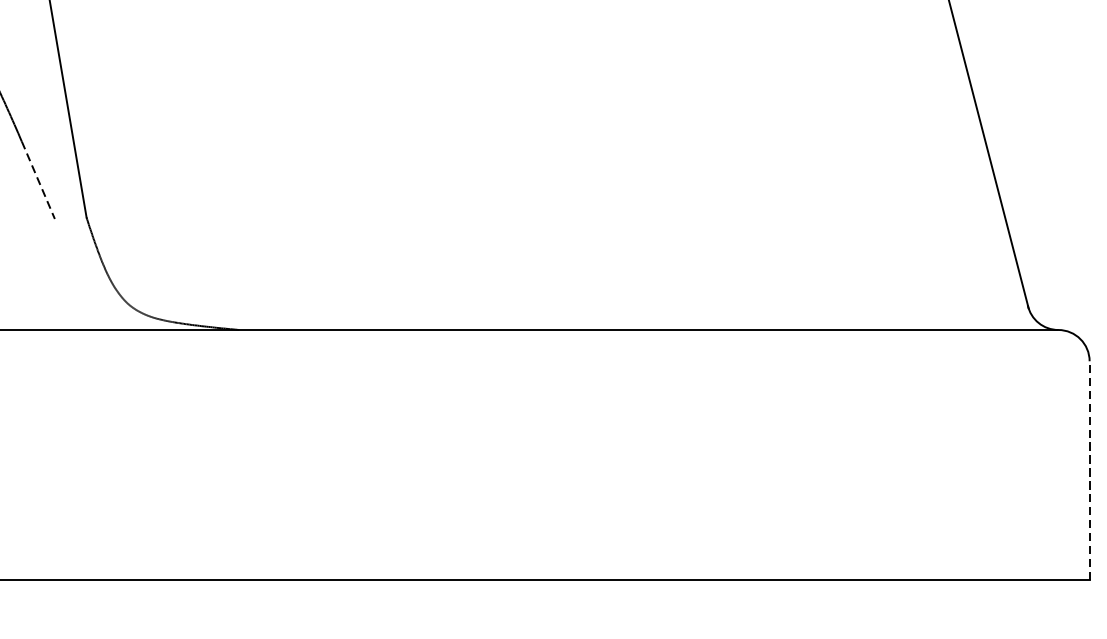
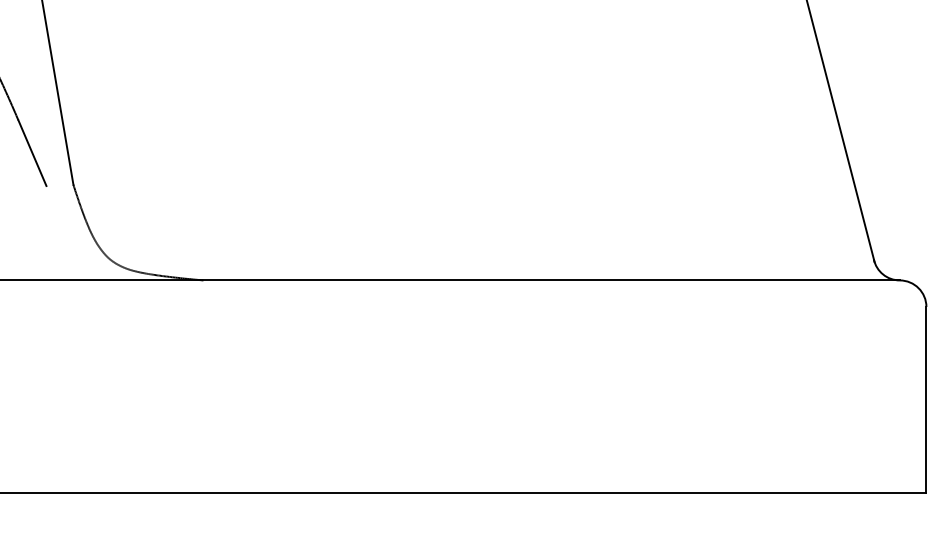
line: (38, 180) -> (32, 153), dashed -> solid
line: (1089, 470) -> (926, 399), dashed -> solid

